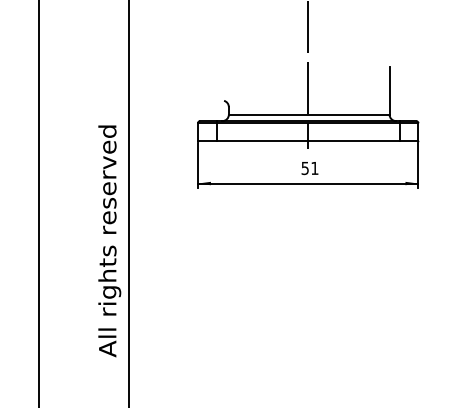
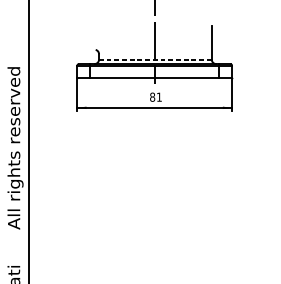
line: (308, 114) -> (154, 59), solid -> dashed
text: (304, 167) -> (152, 96), 51 -> 81

